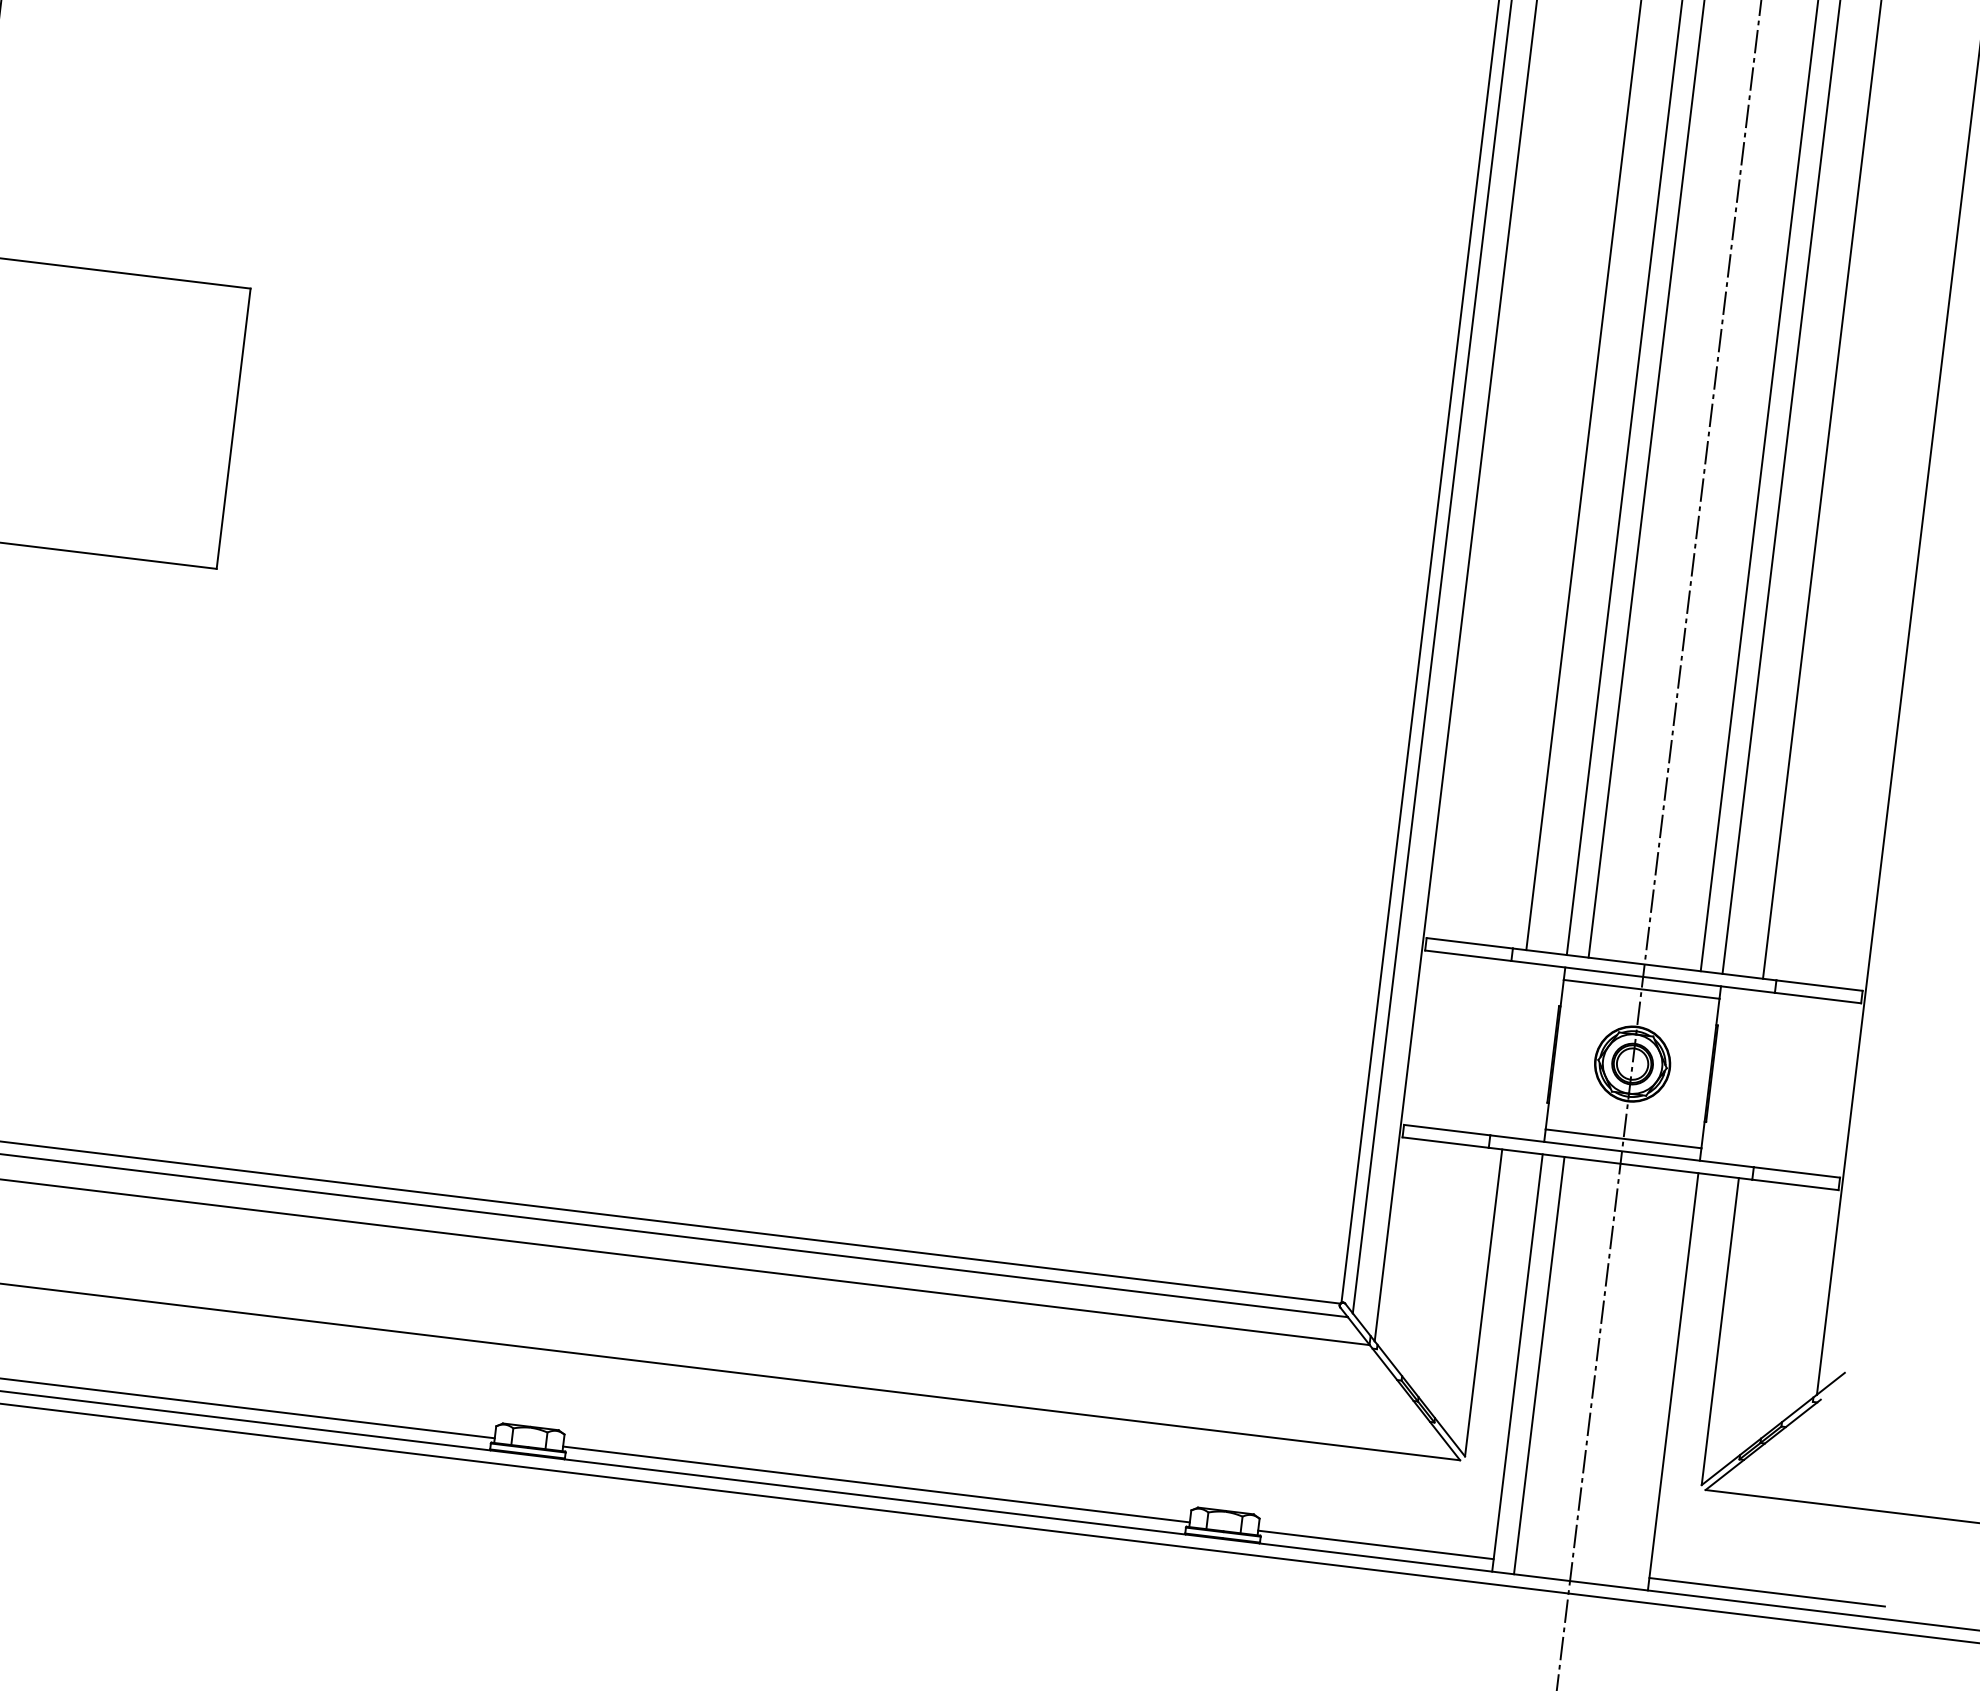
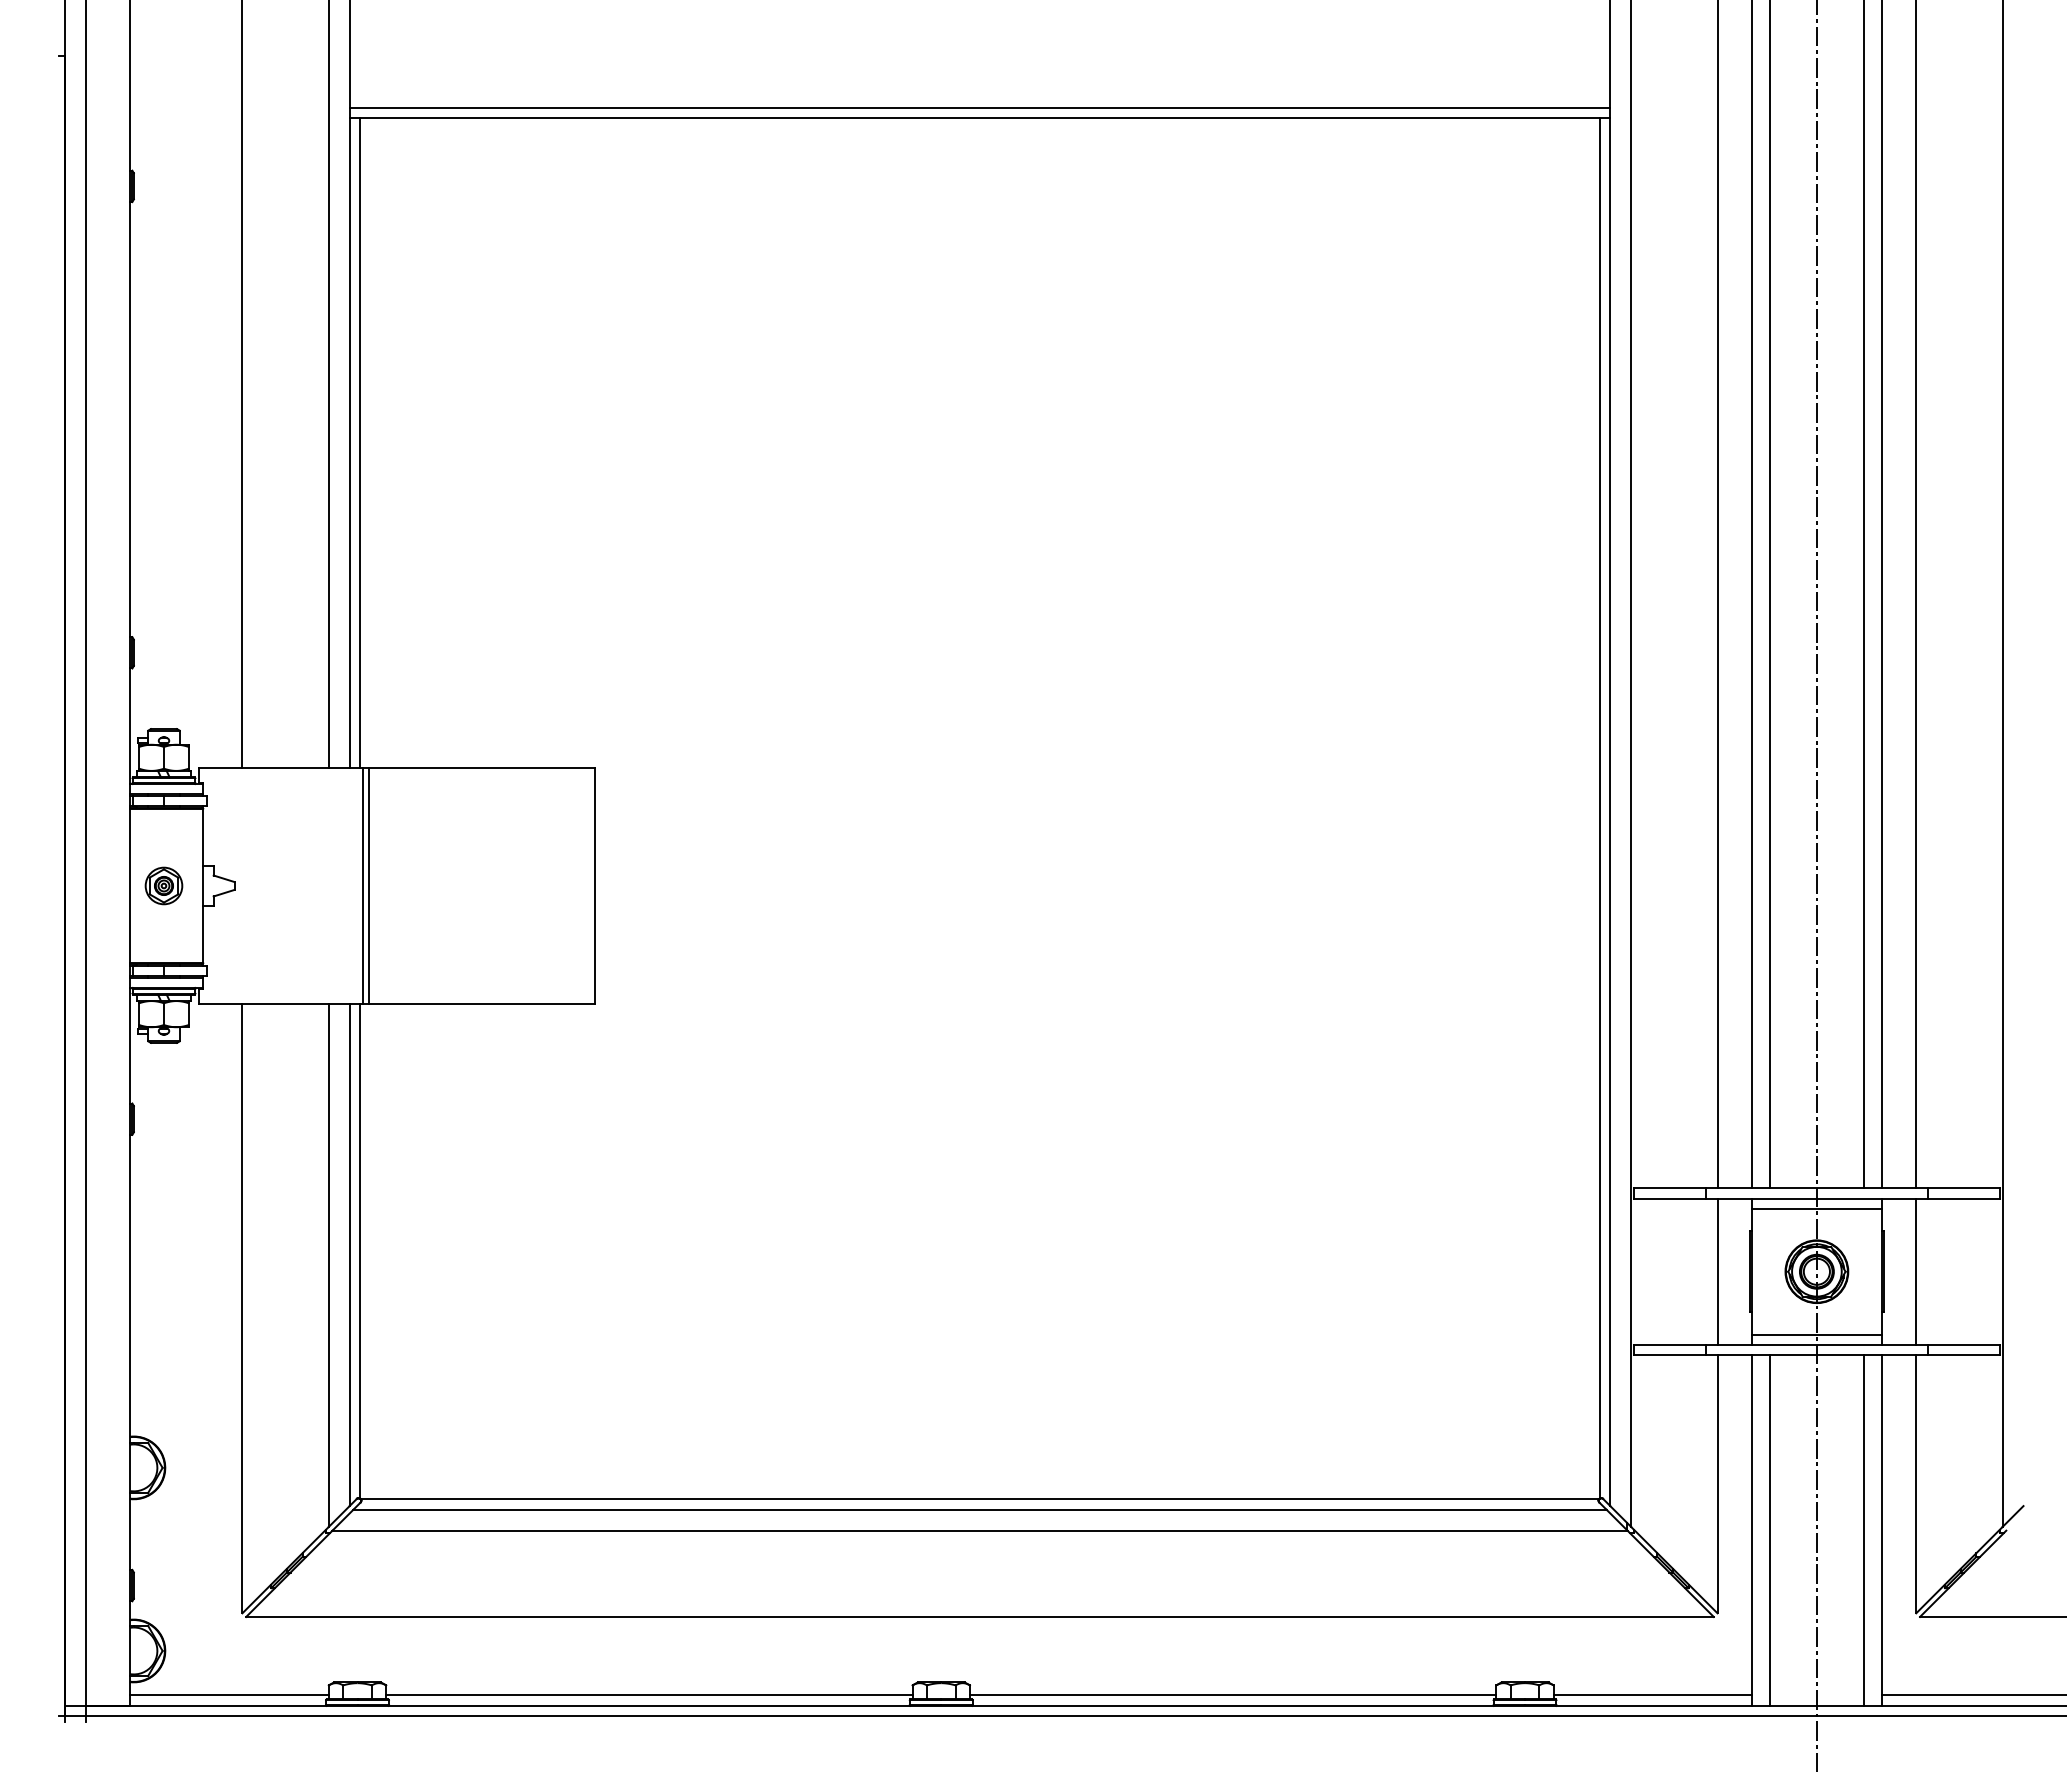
line: (1514, 1049) -> (1717, 1271), added
line: (1751, 1078) -> (1916, 1271), added
line: (1650, 1378) -> (1863, 1530), added

